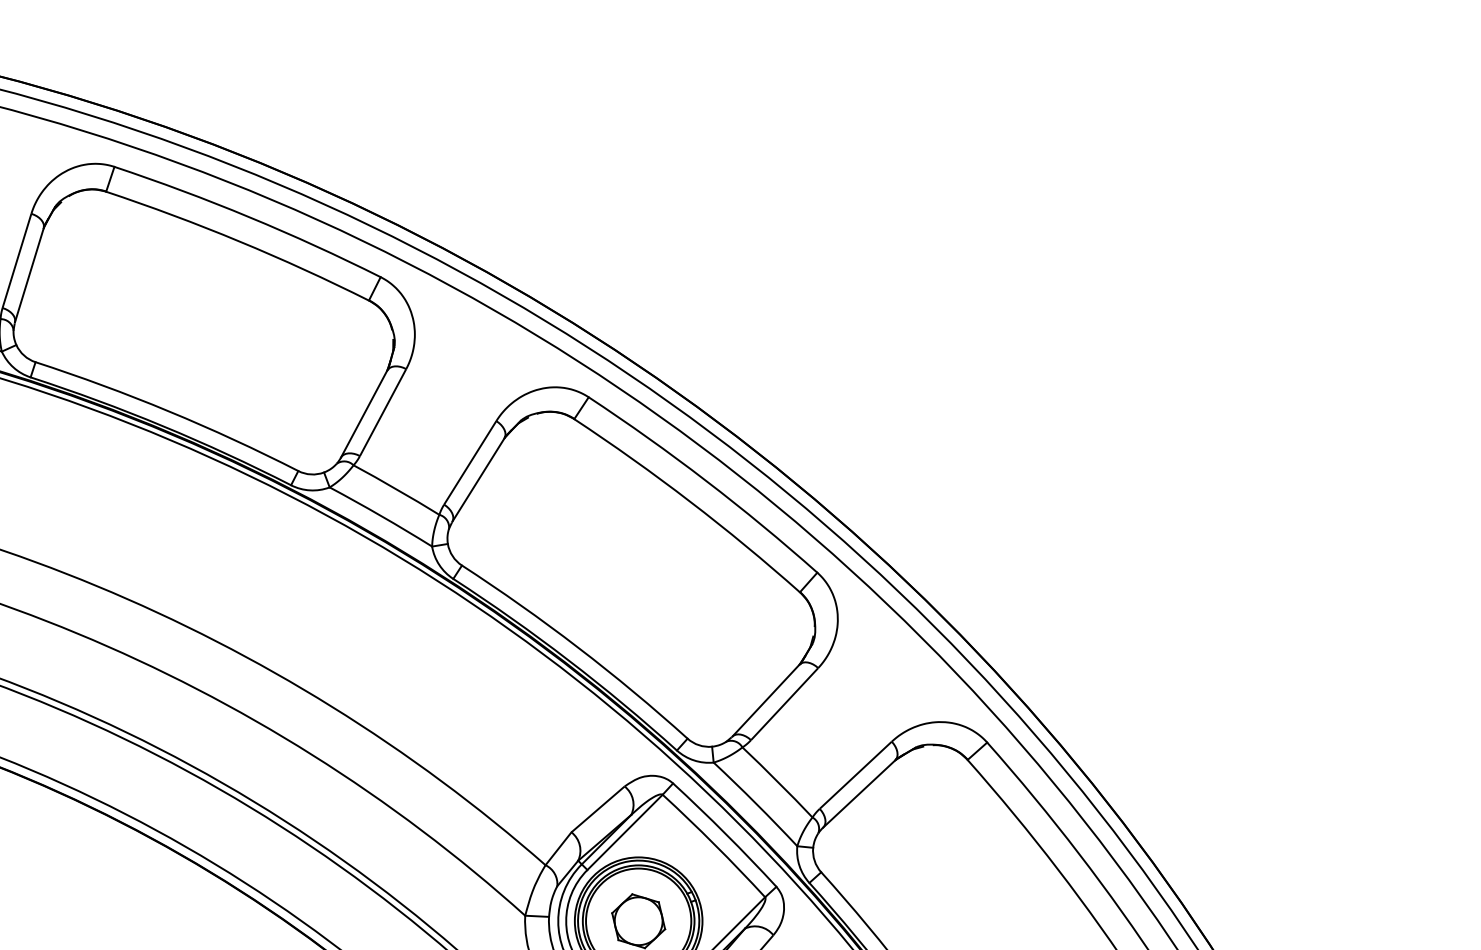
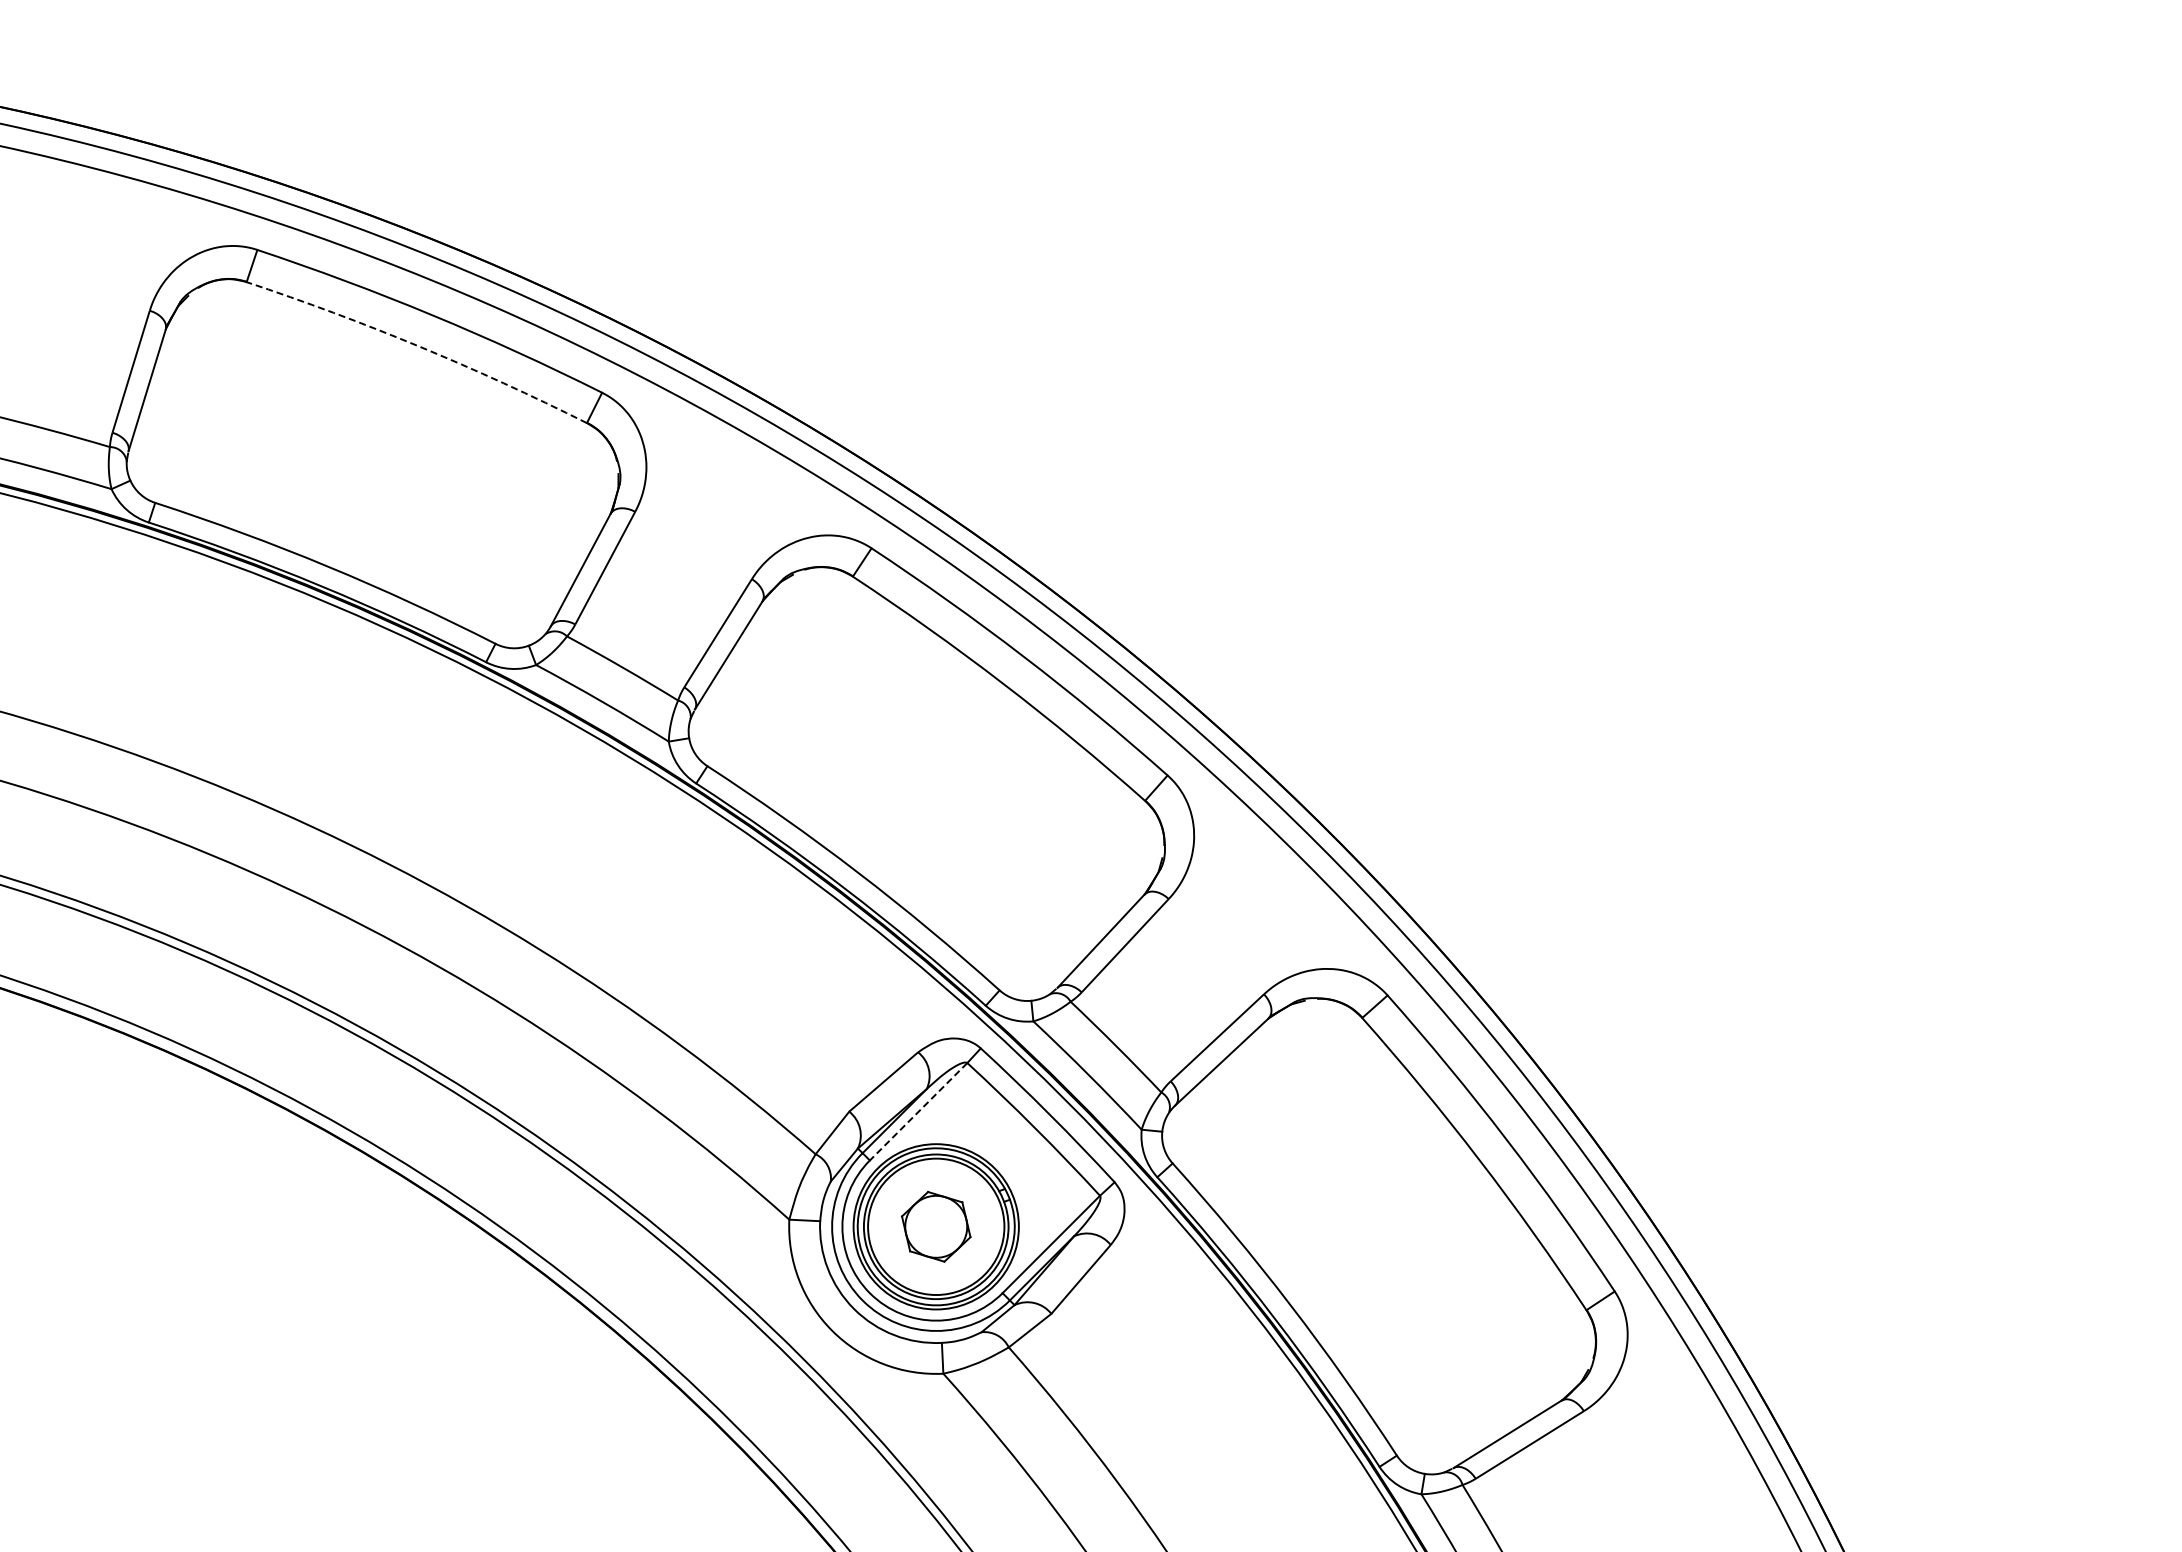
arc: (239, 241) -> (419, 346), solid -> dashed
line: (624, 832) -> (918, 1111), solid -> dashed

